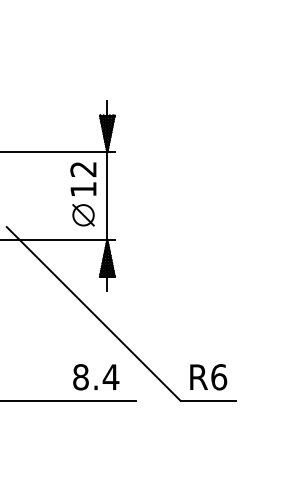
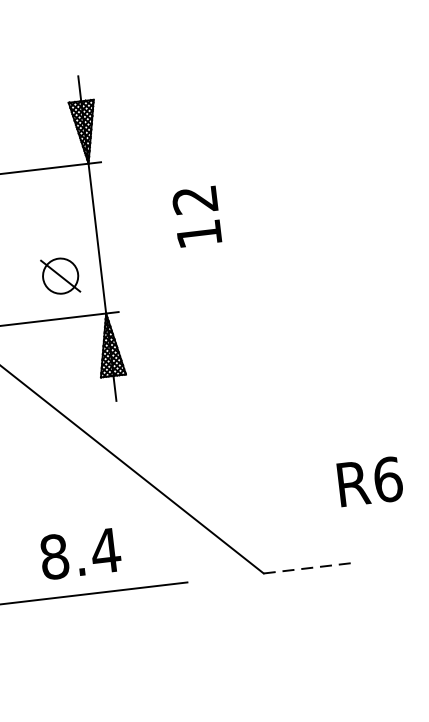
text: (83, 178) -> (196, 215), moved
text: (96, 377) -> (81, 554), moved
text: (208, 377) -> (370, 482), moved
line: (208, 401) -> (311, 568), solid -> dashed

